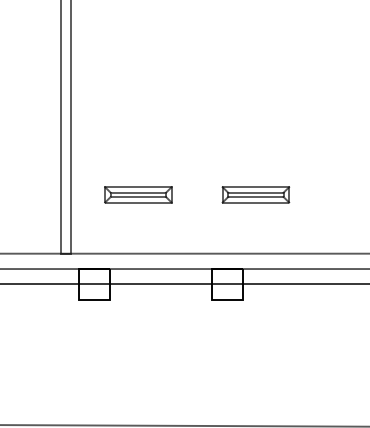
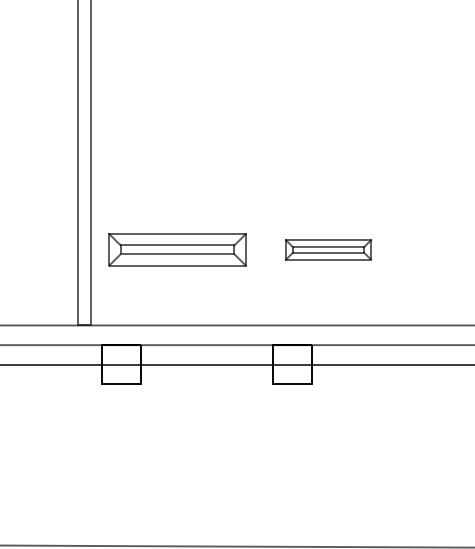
part: (138, 194) -> (177, 249), size x1.6

